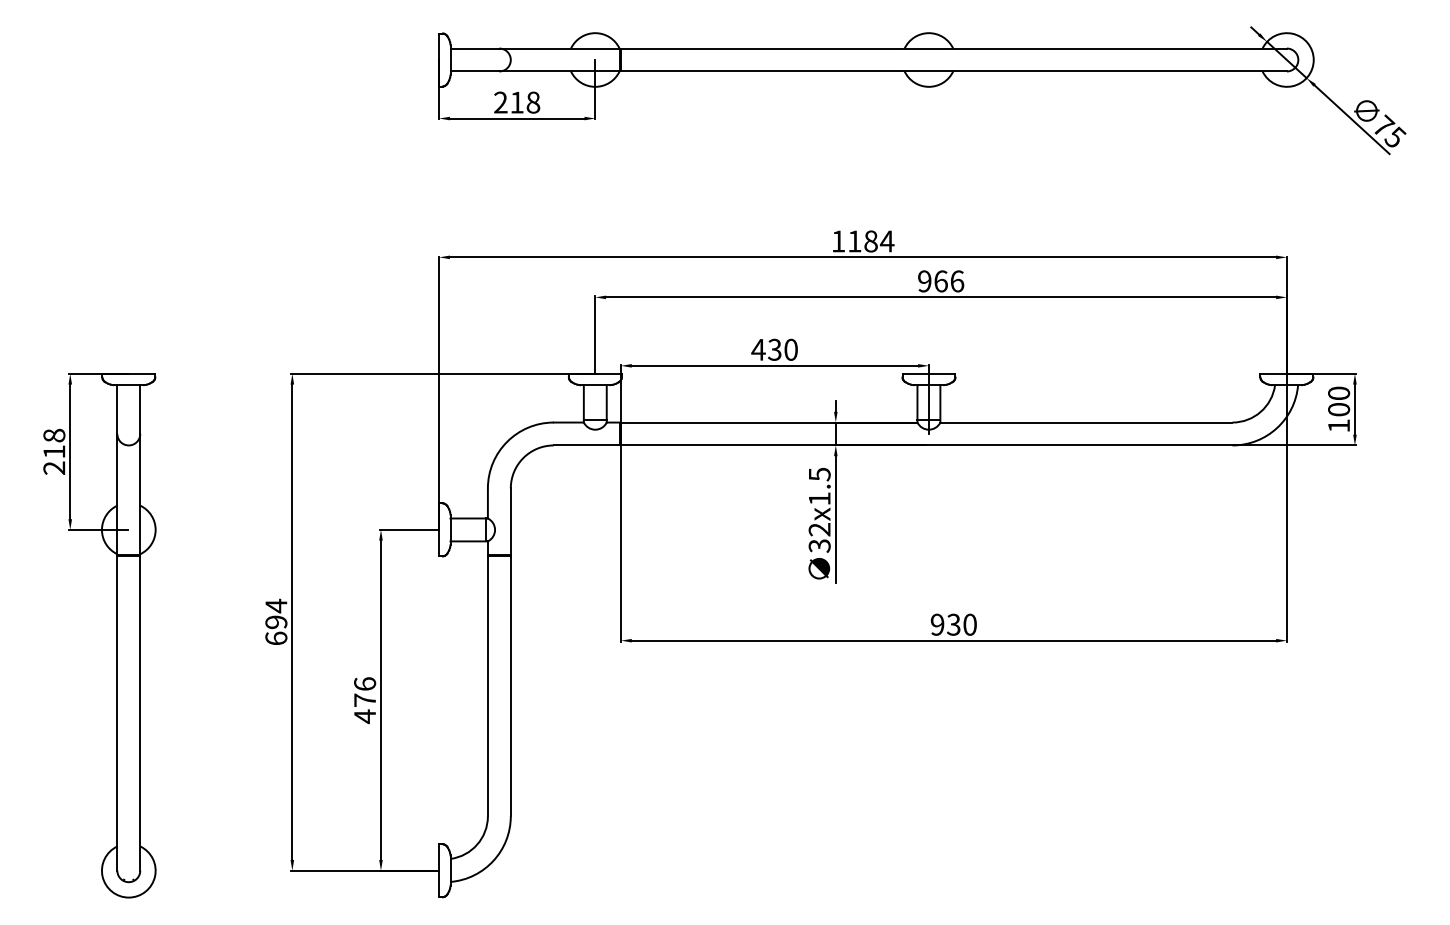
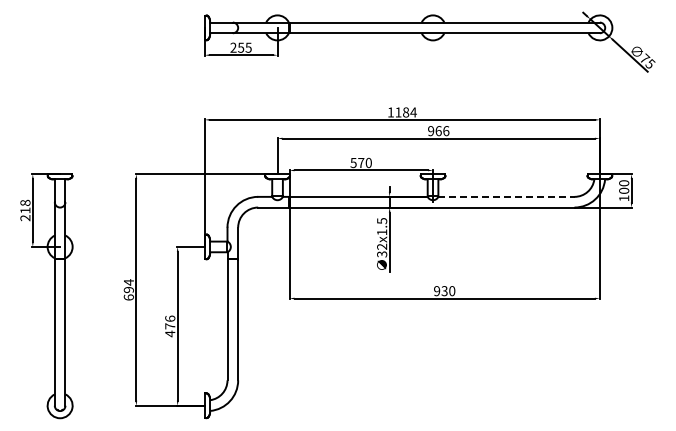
text: (524, 102) -> (244, 47), 218 -> 255
text: (766, 348) -> (357, 162), 430 -> 570
line: (1086, 421) -> (506, 196), solid -> dashed

